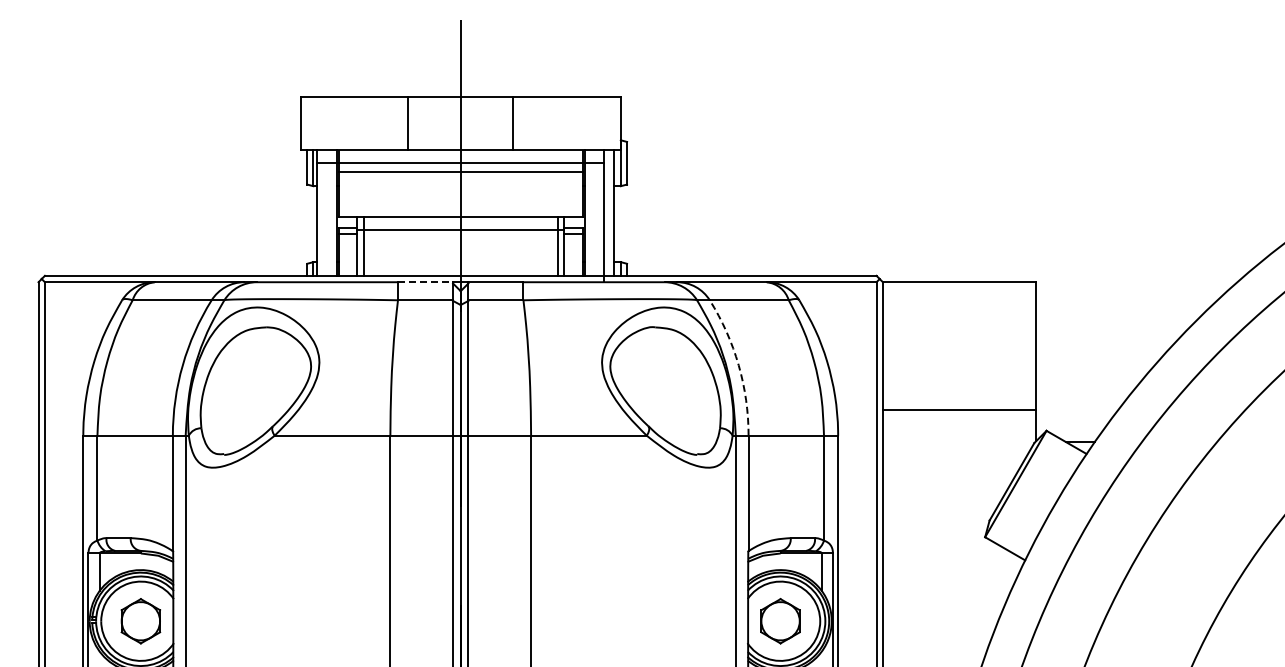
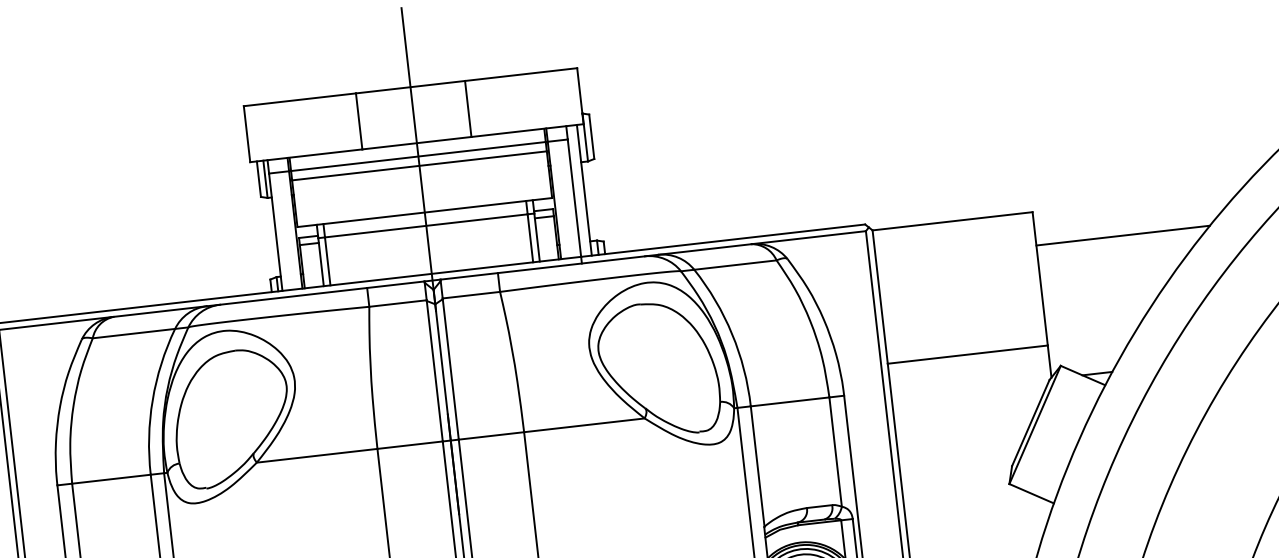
line: (425, 282) -> (395, 285), dashed -> solid
line: (1119, 314) -> (1122, 235), added
arc: (738, 365) -> (731, 334), dashed -> solid

